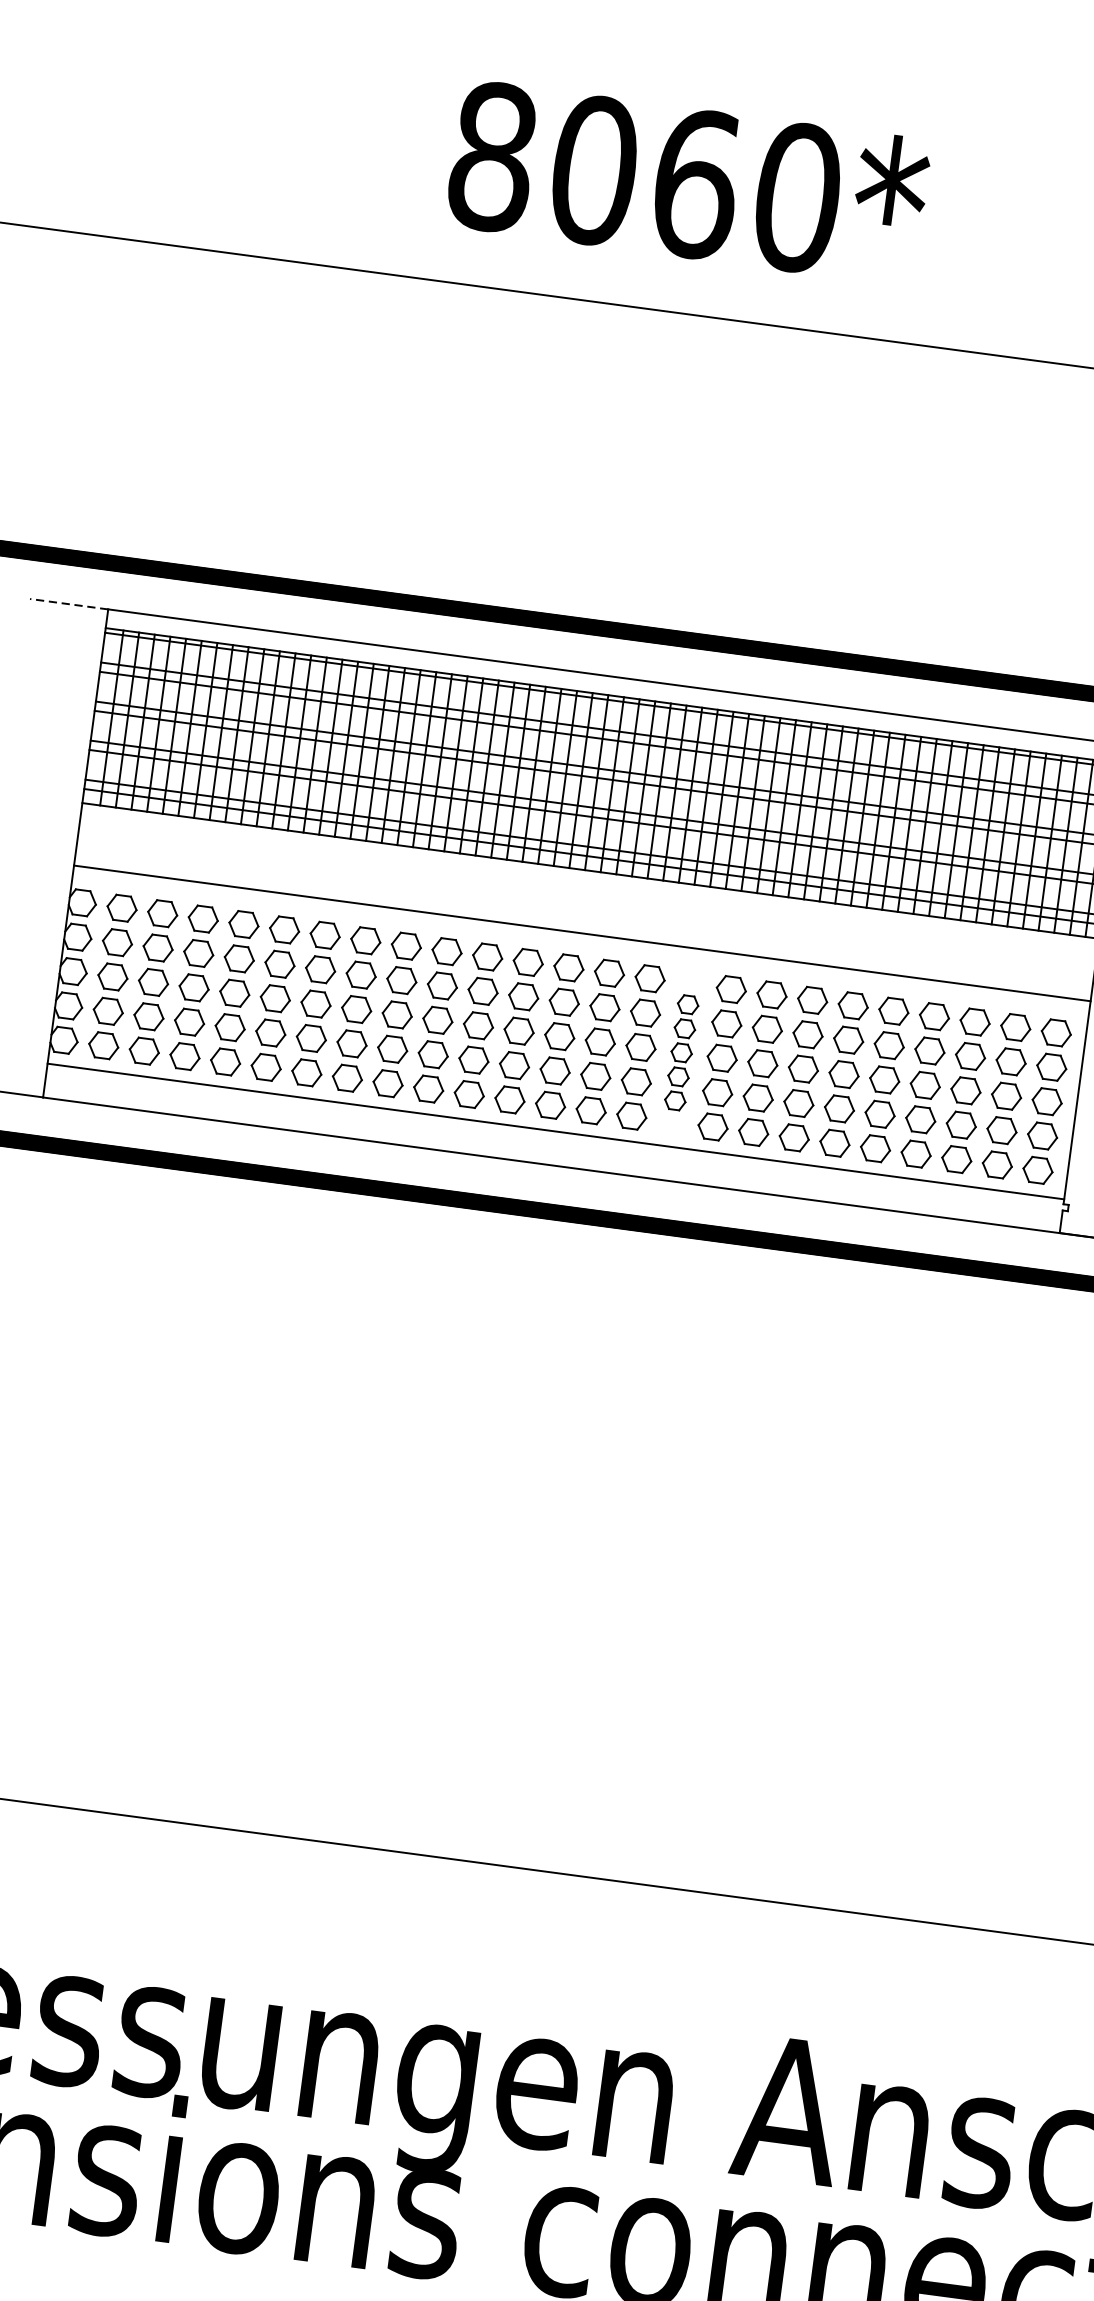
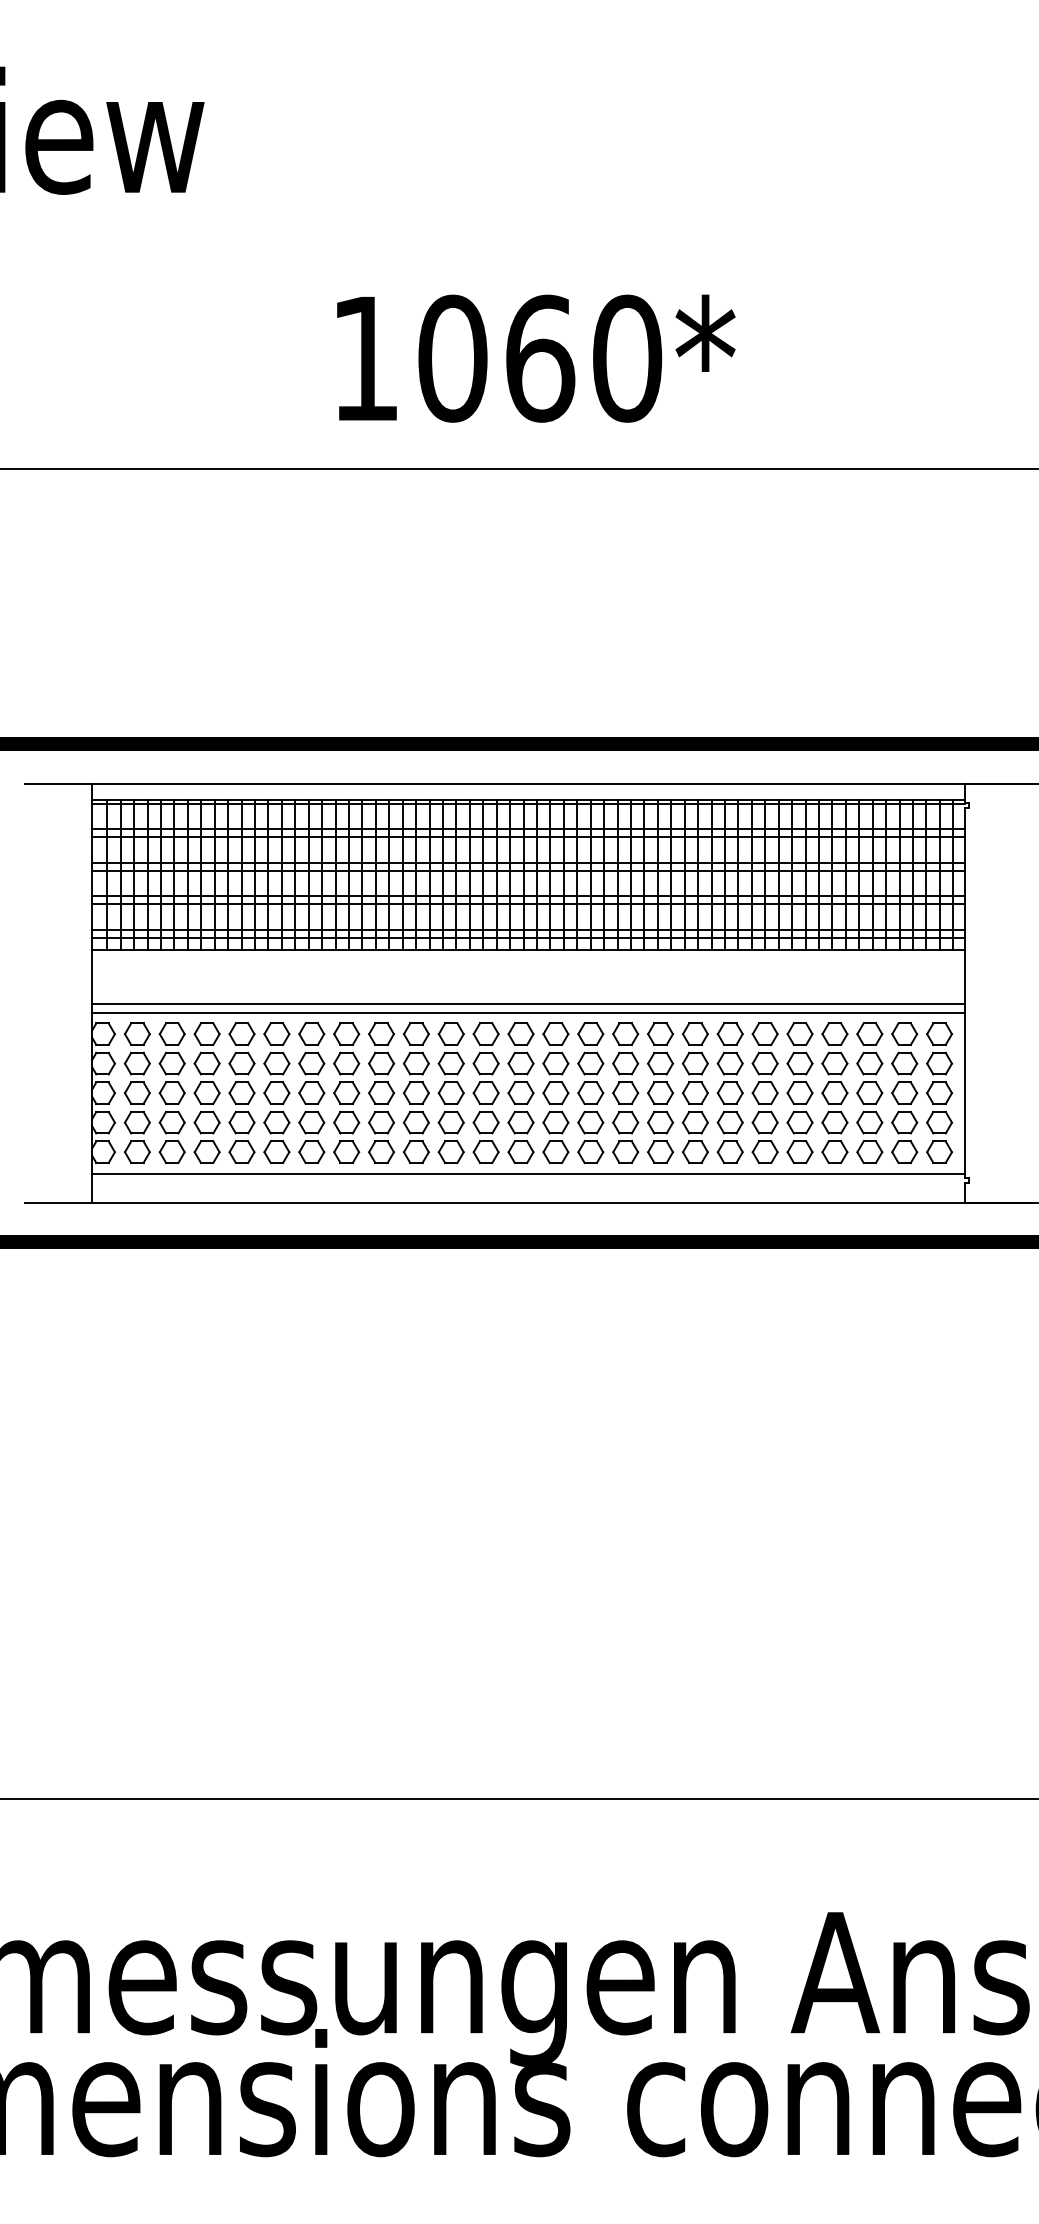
text: (492, 156) -> (365, 358), 8060 -> 1060
line: (69, 604) -> (58, 783), dashed -> solid
line: (580, 943) -> (528, 1012), added
part: (681, 1052) -> (625, 1092), size x1.43

